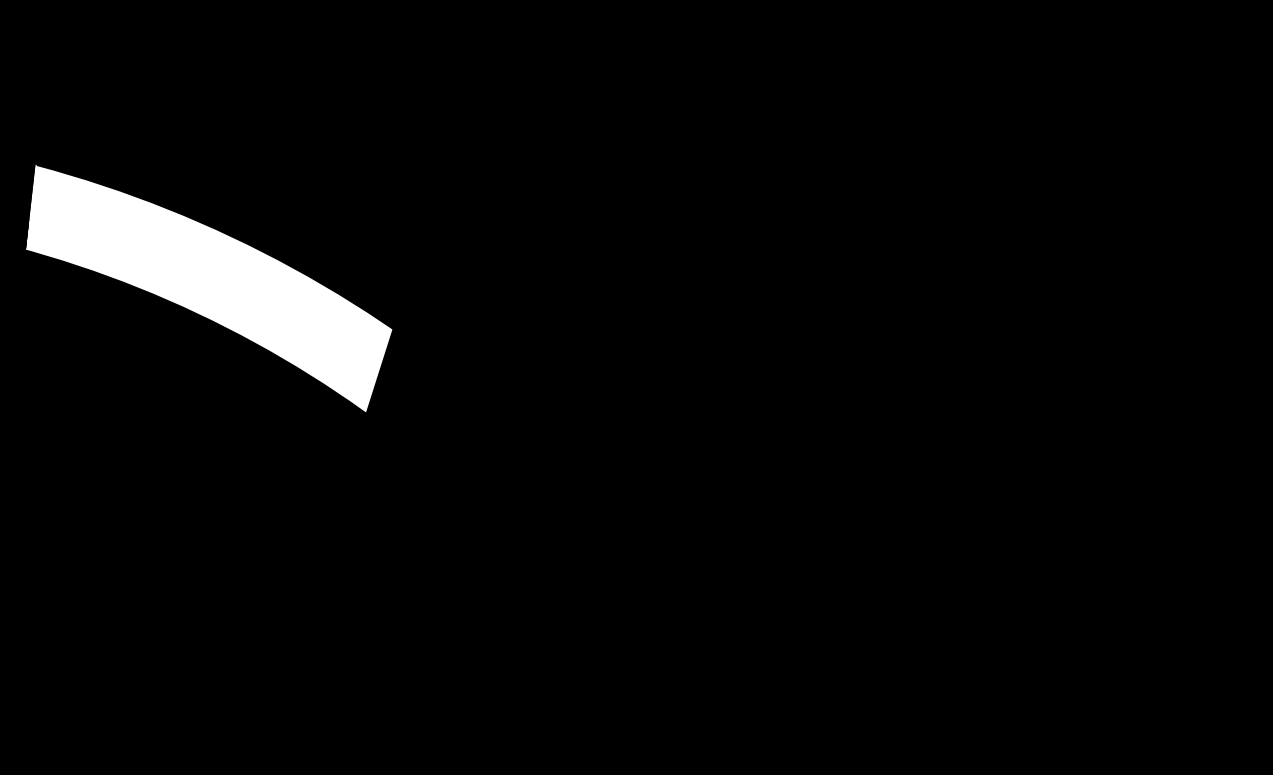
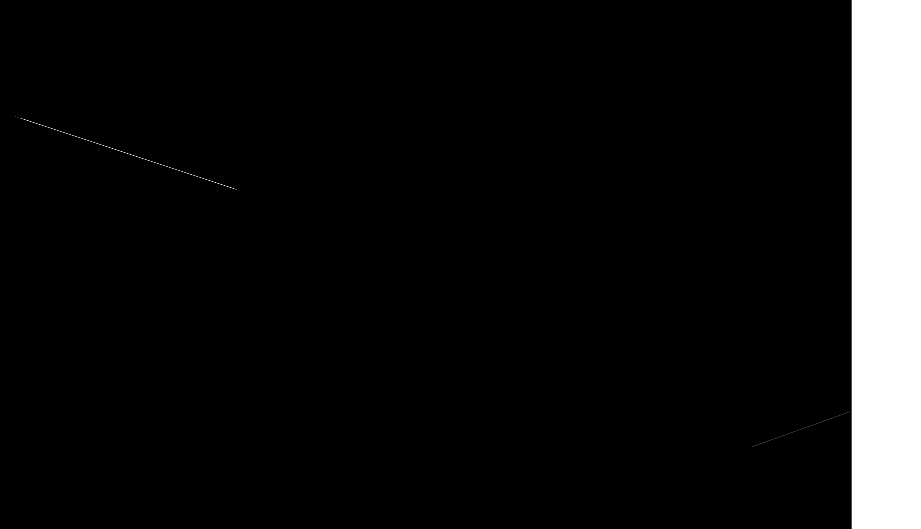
fill: (208, 290) -> (127, 180), added

